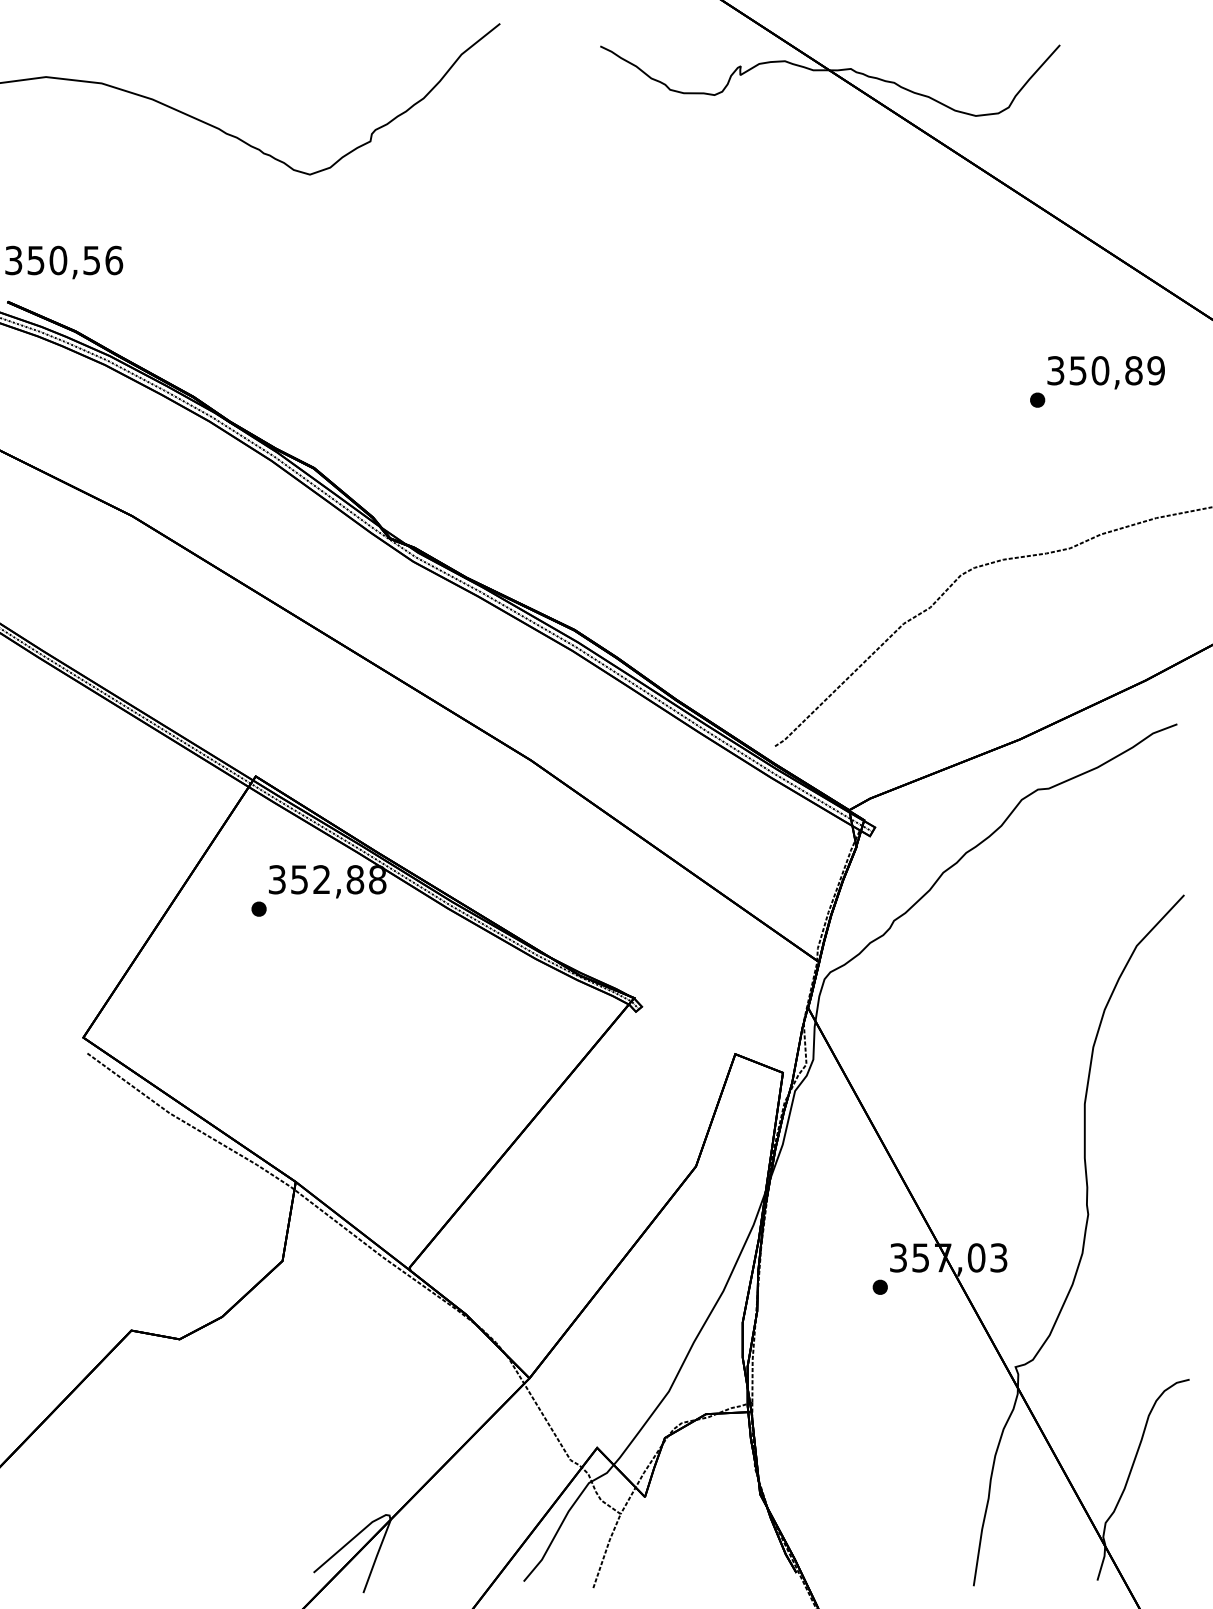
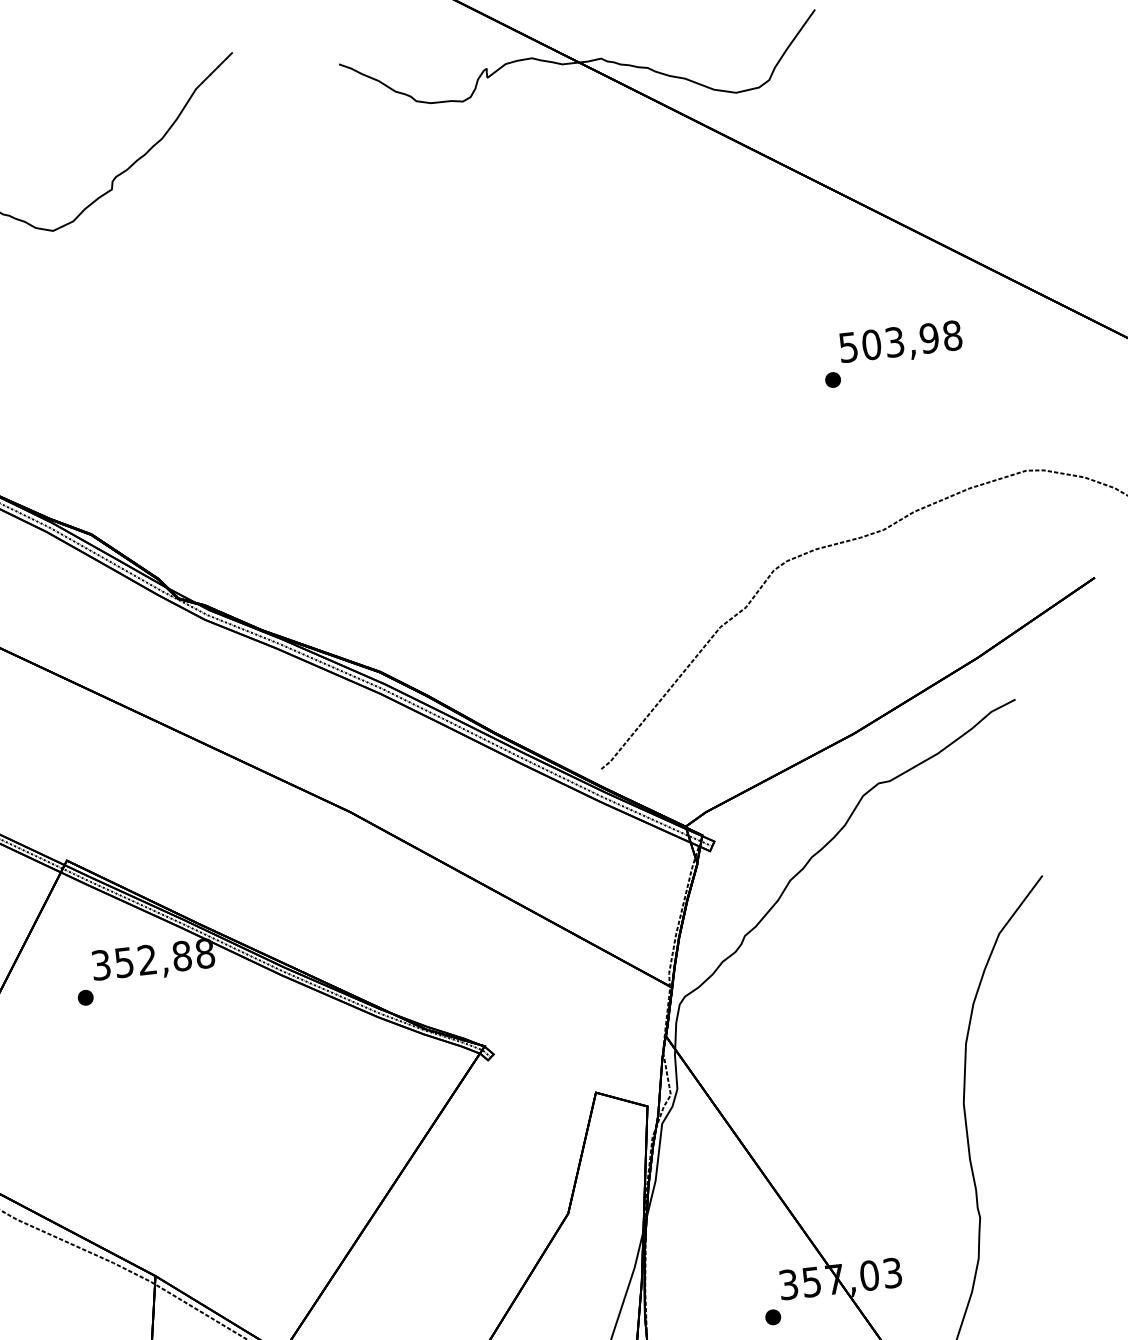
text: (1106, 370) -> (901, 341), 350,89 -> 503,98

